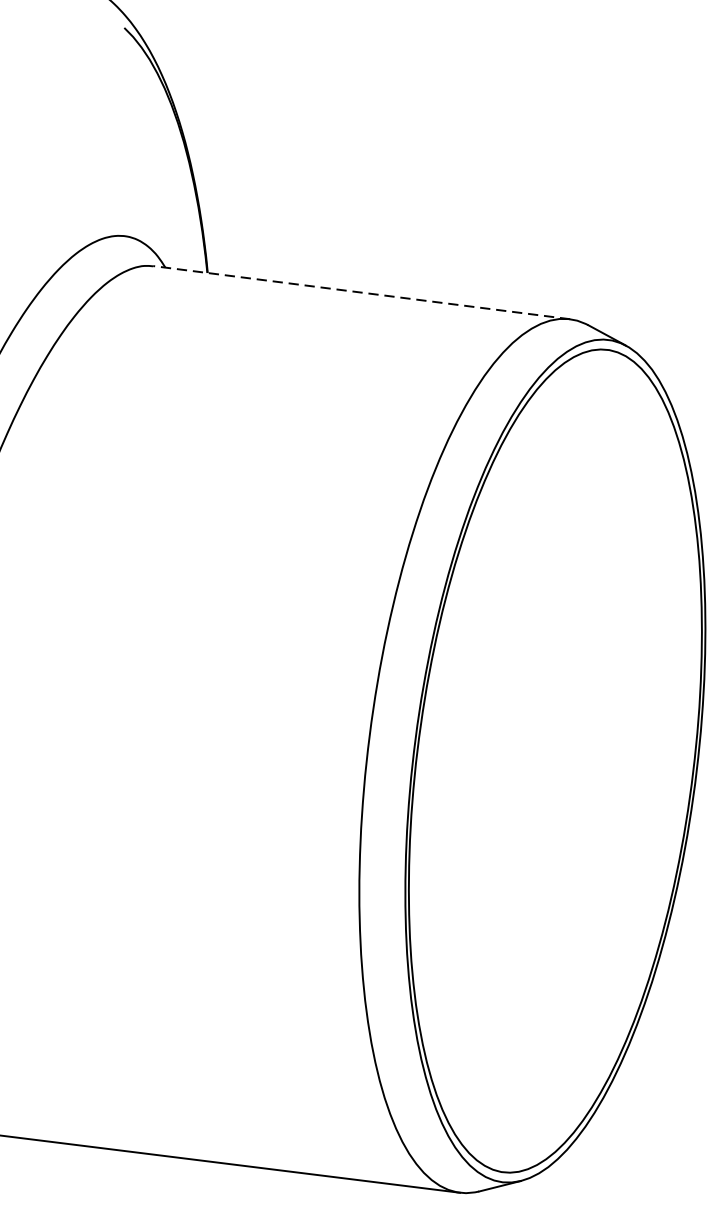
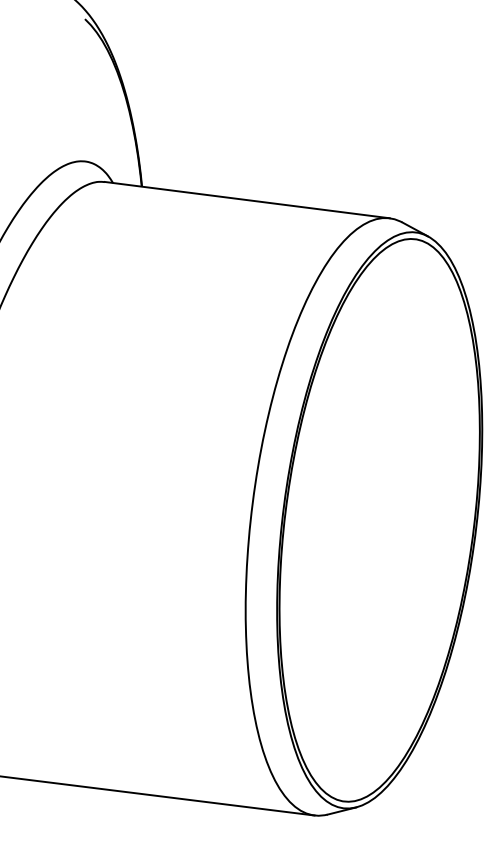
line: (362, 293) -> (247, 200), dashed -> solid

